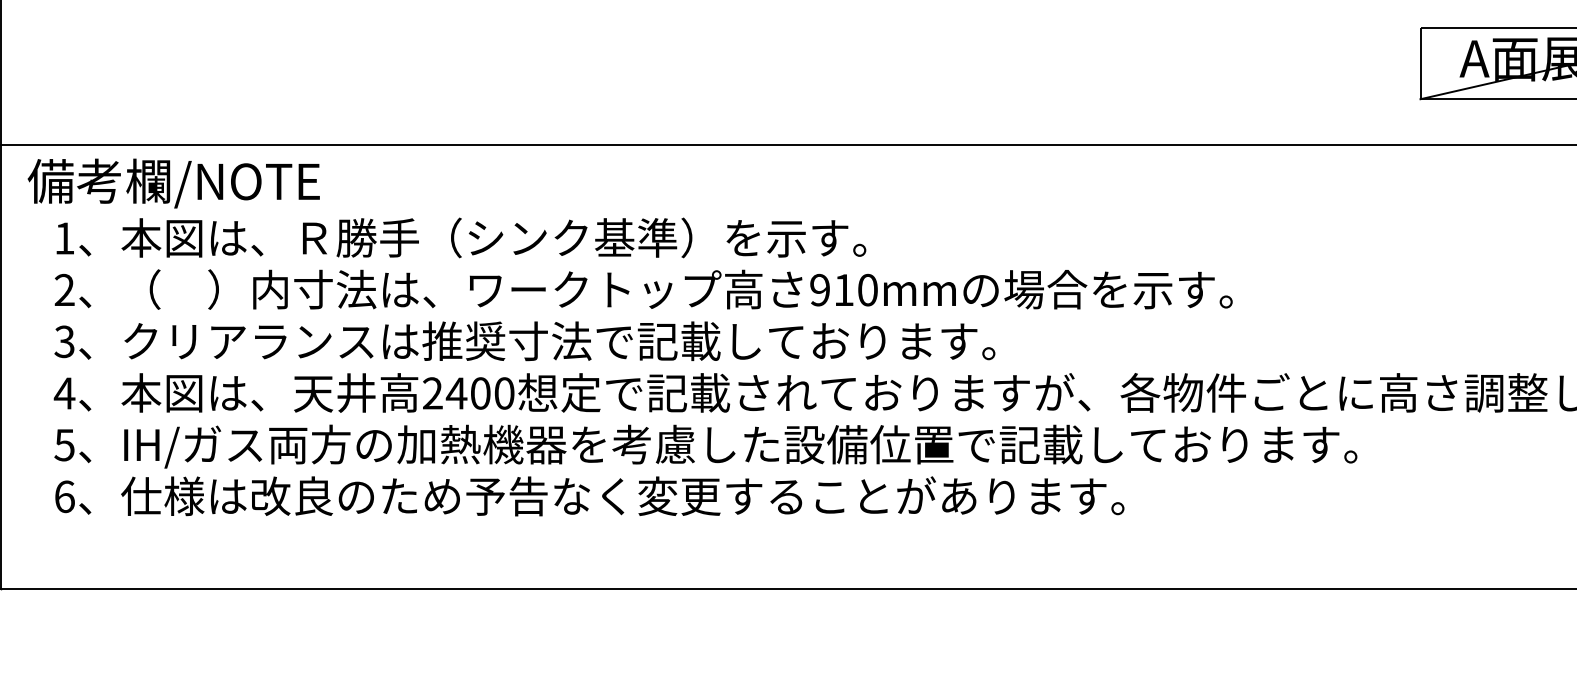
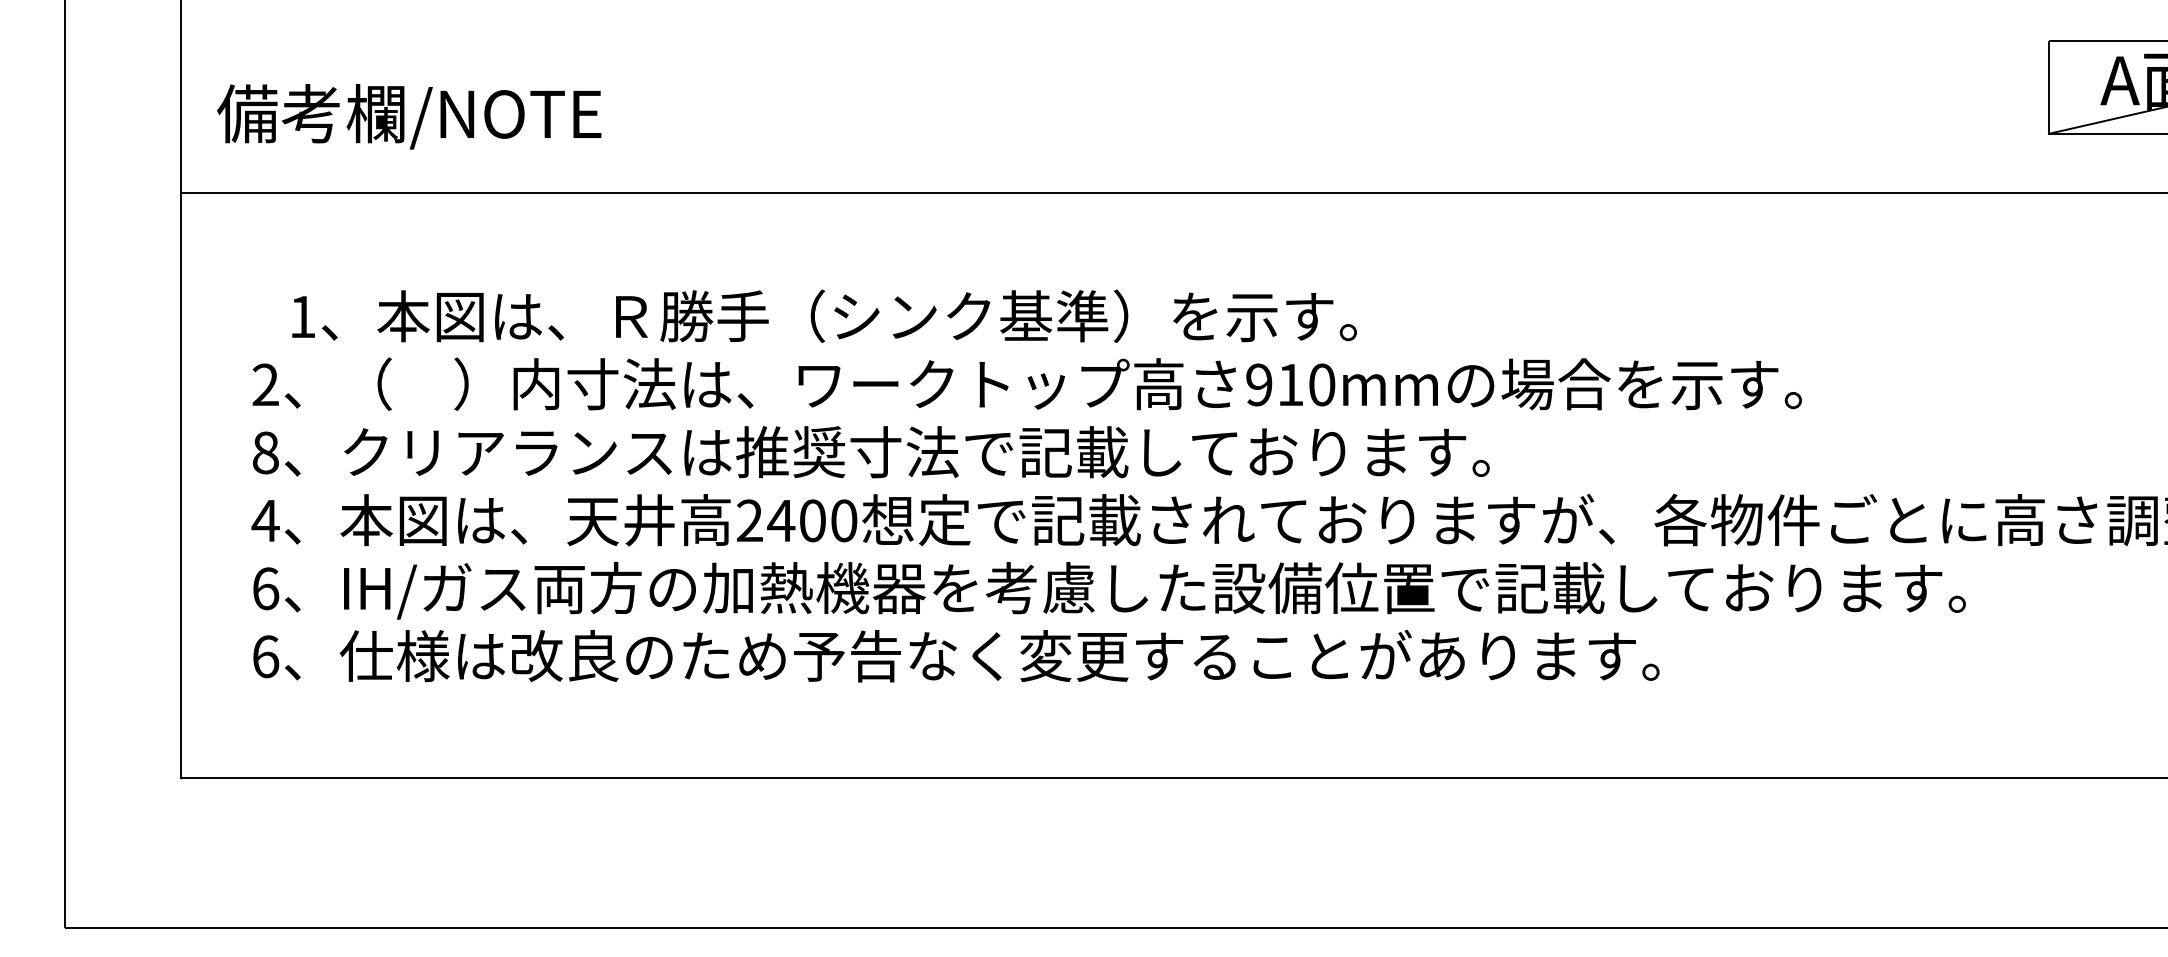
text: (174, 183) -> (409, 116), moved
text: (461, 237) -> (824, 315), moved
text: (64, 341) -> (265, 452), 3 -> 8
text: (64, 444) -> (265, 588), 5 -> 6

